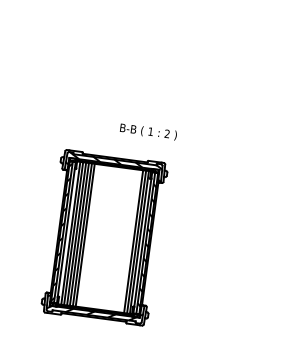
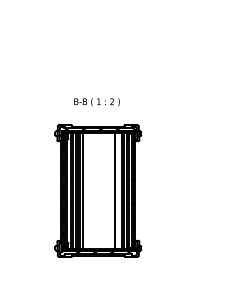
text: (147, 132) -> (96, 102), moved
line: (125, 239) -> (115, 190), added

